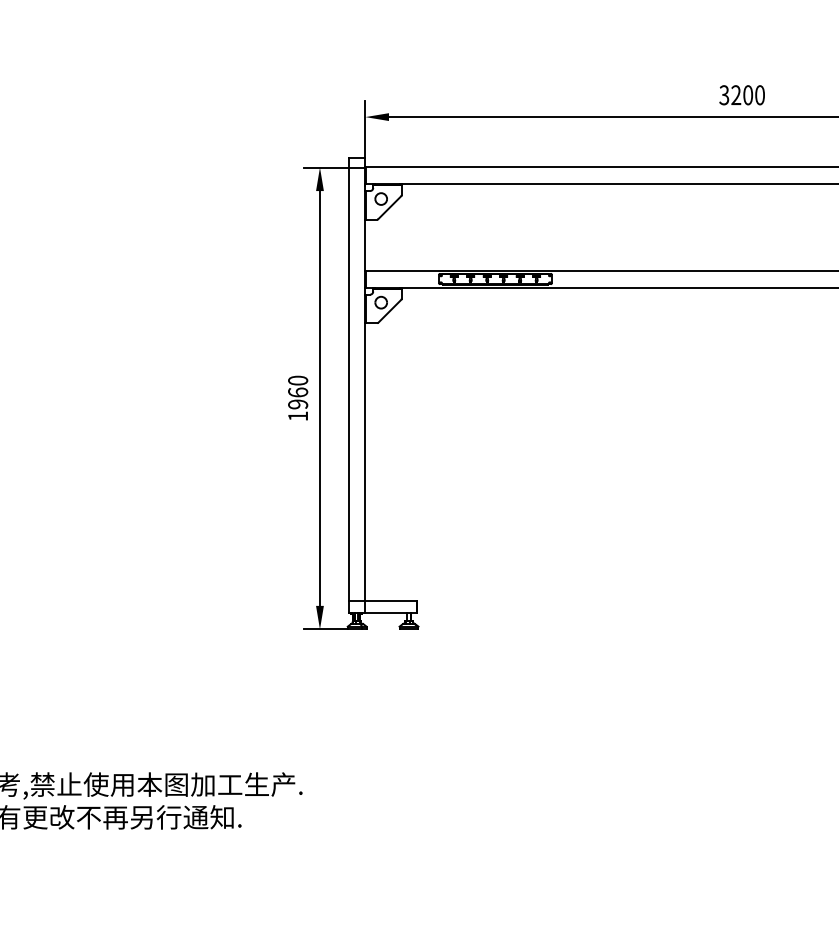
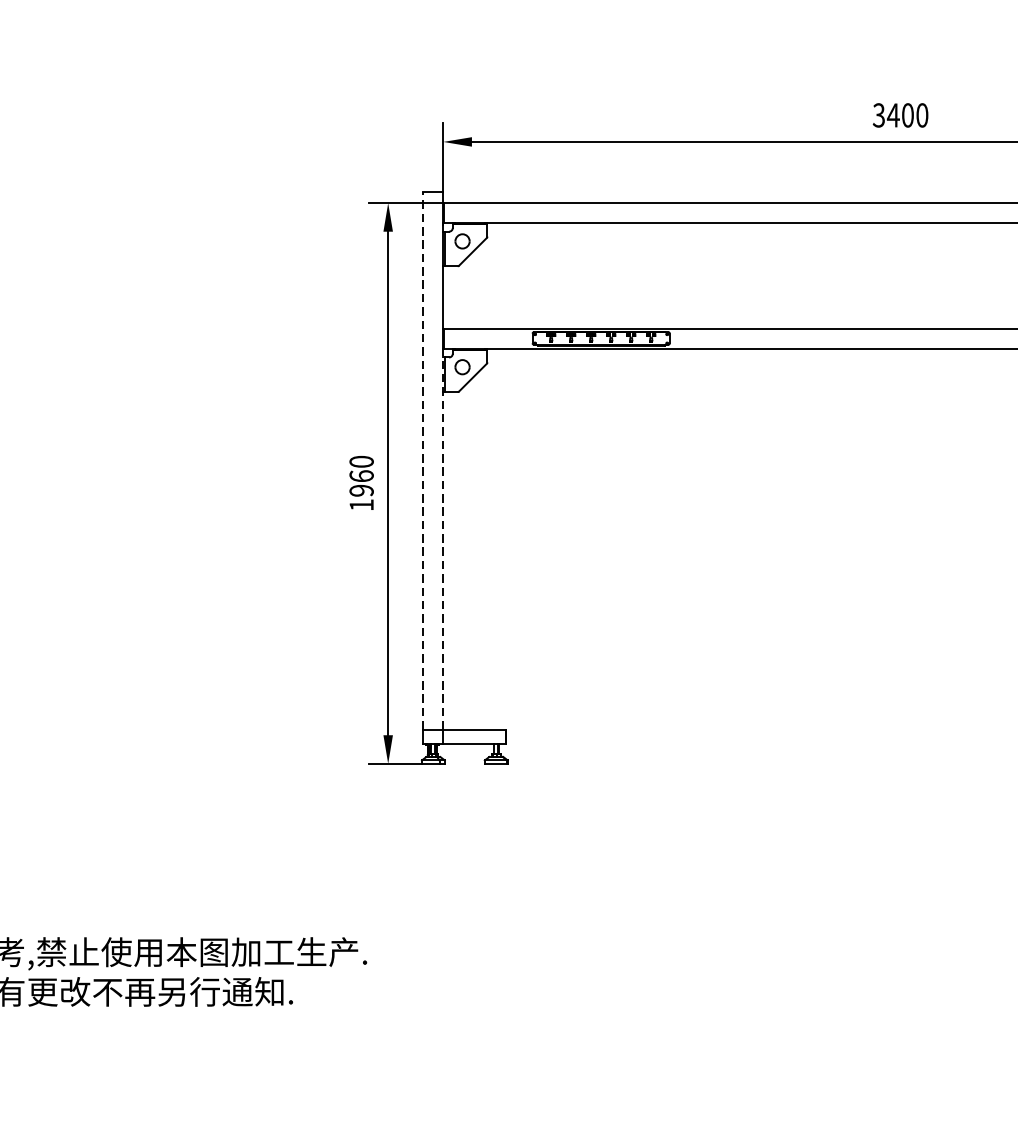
text: (735, 94) -> (892, 114), 3200 -> 3400
line: (348, 379) -> (422, 460), solid -> dashed
line: (365, 444) -> (443, 539), solid -> dashed

